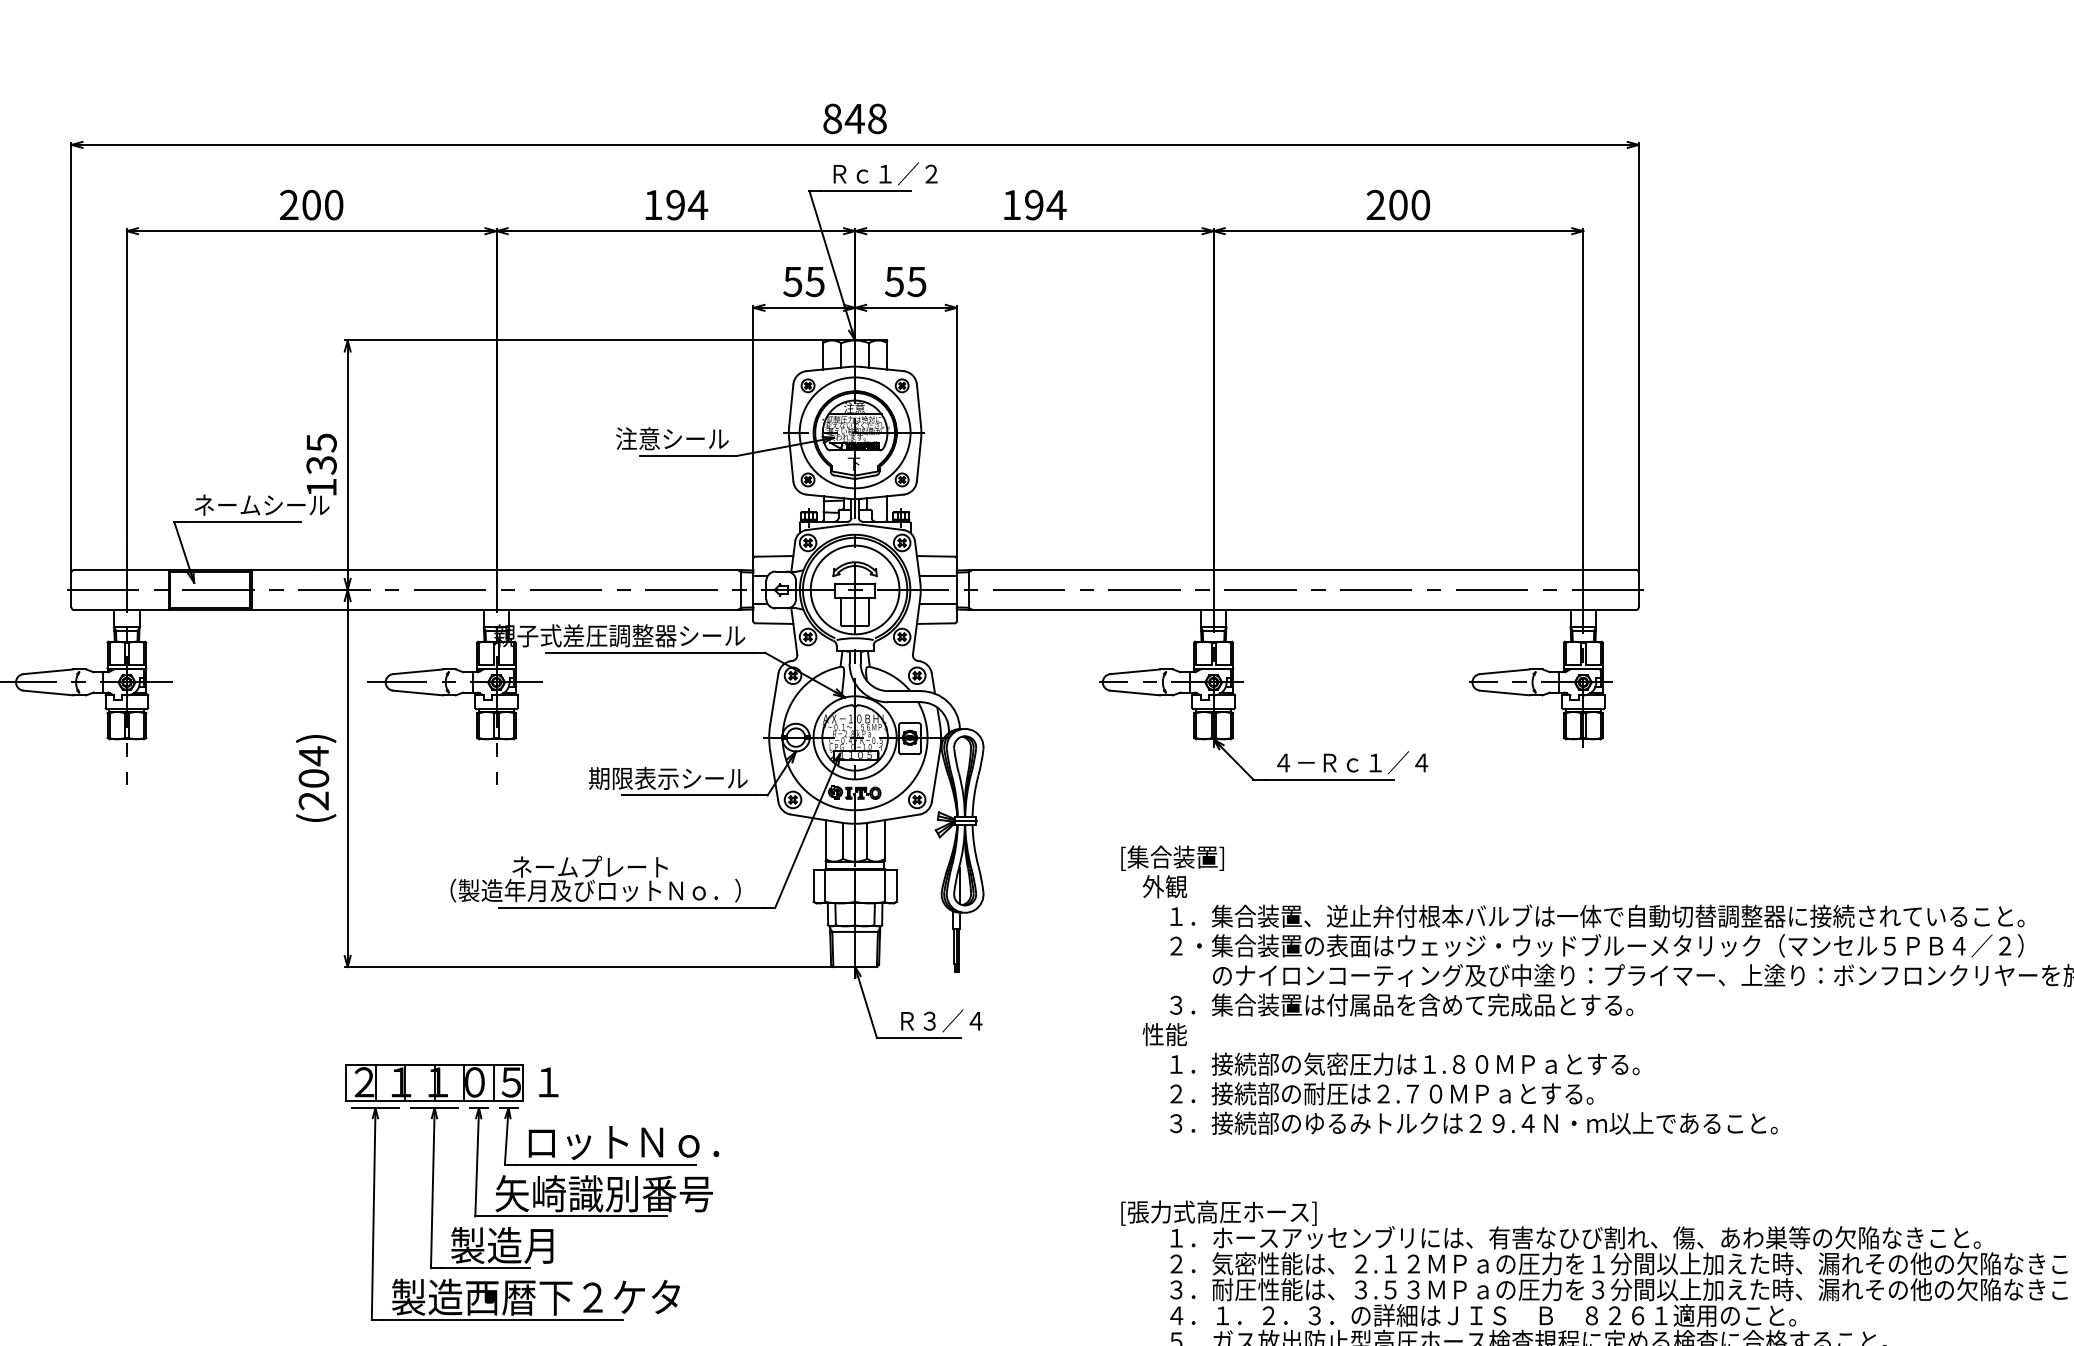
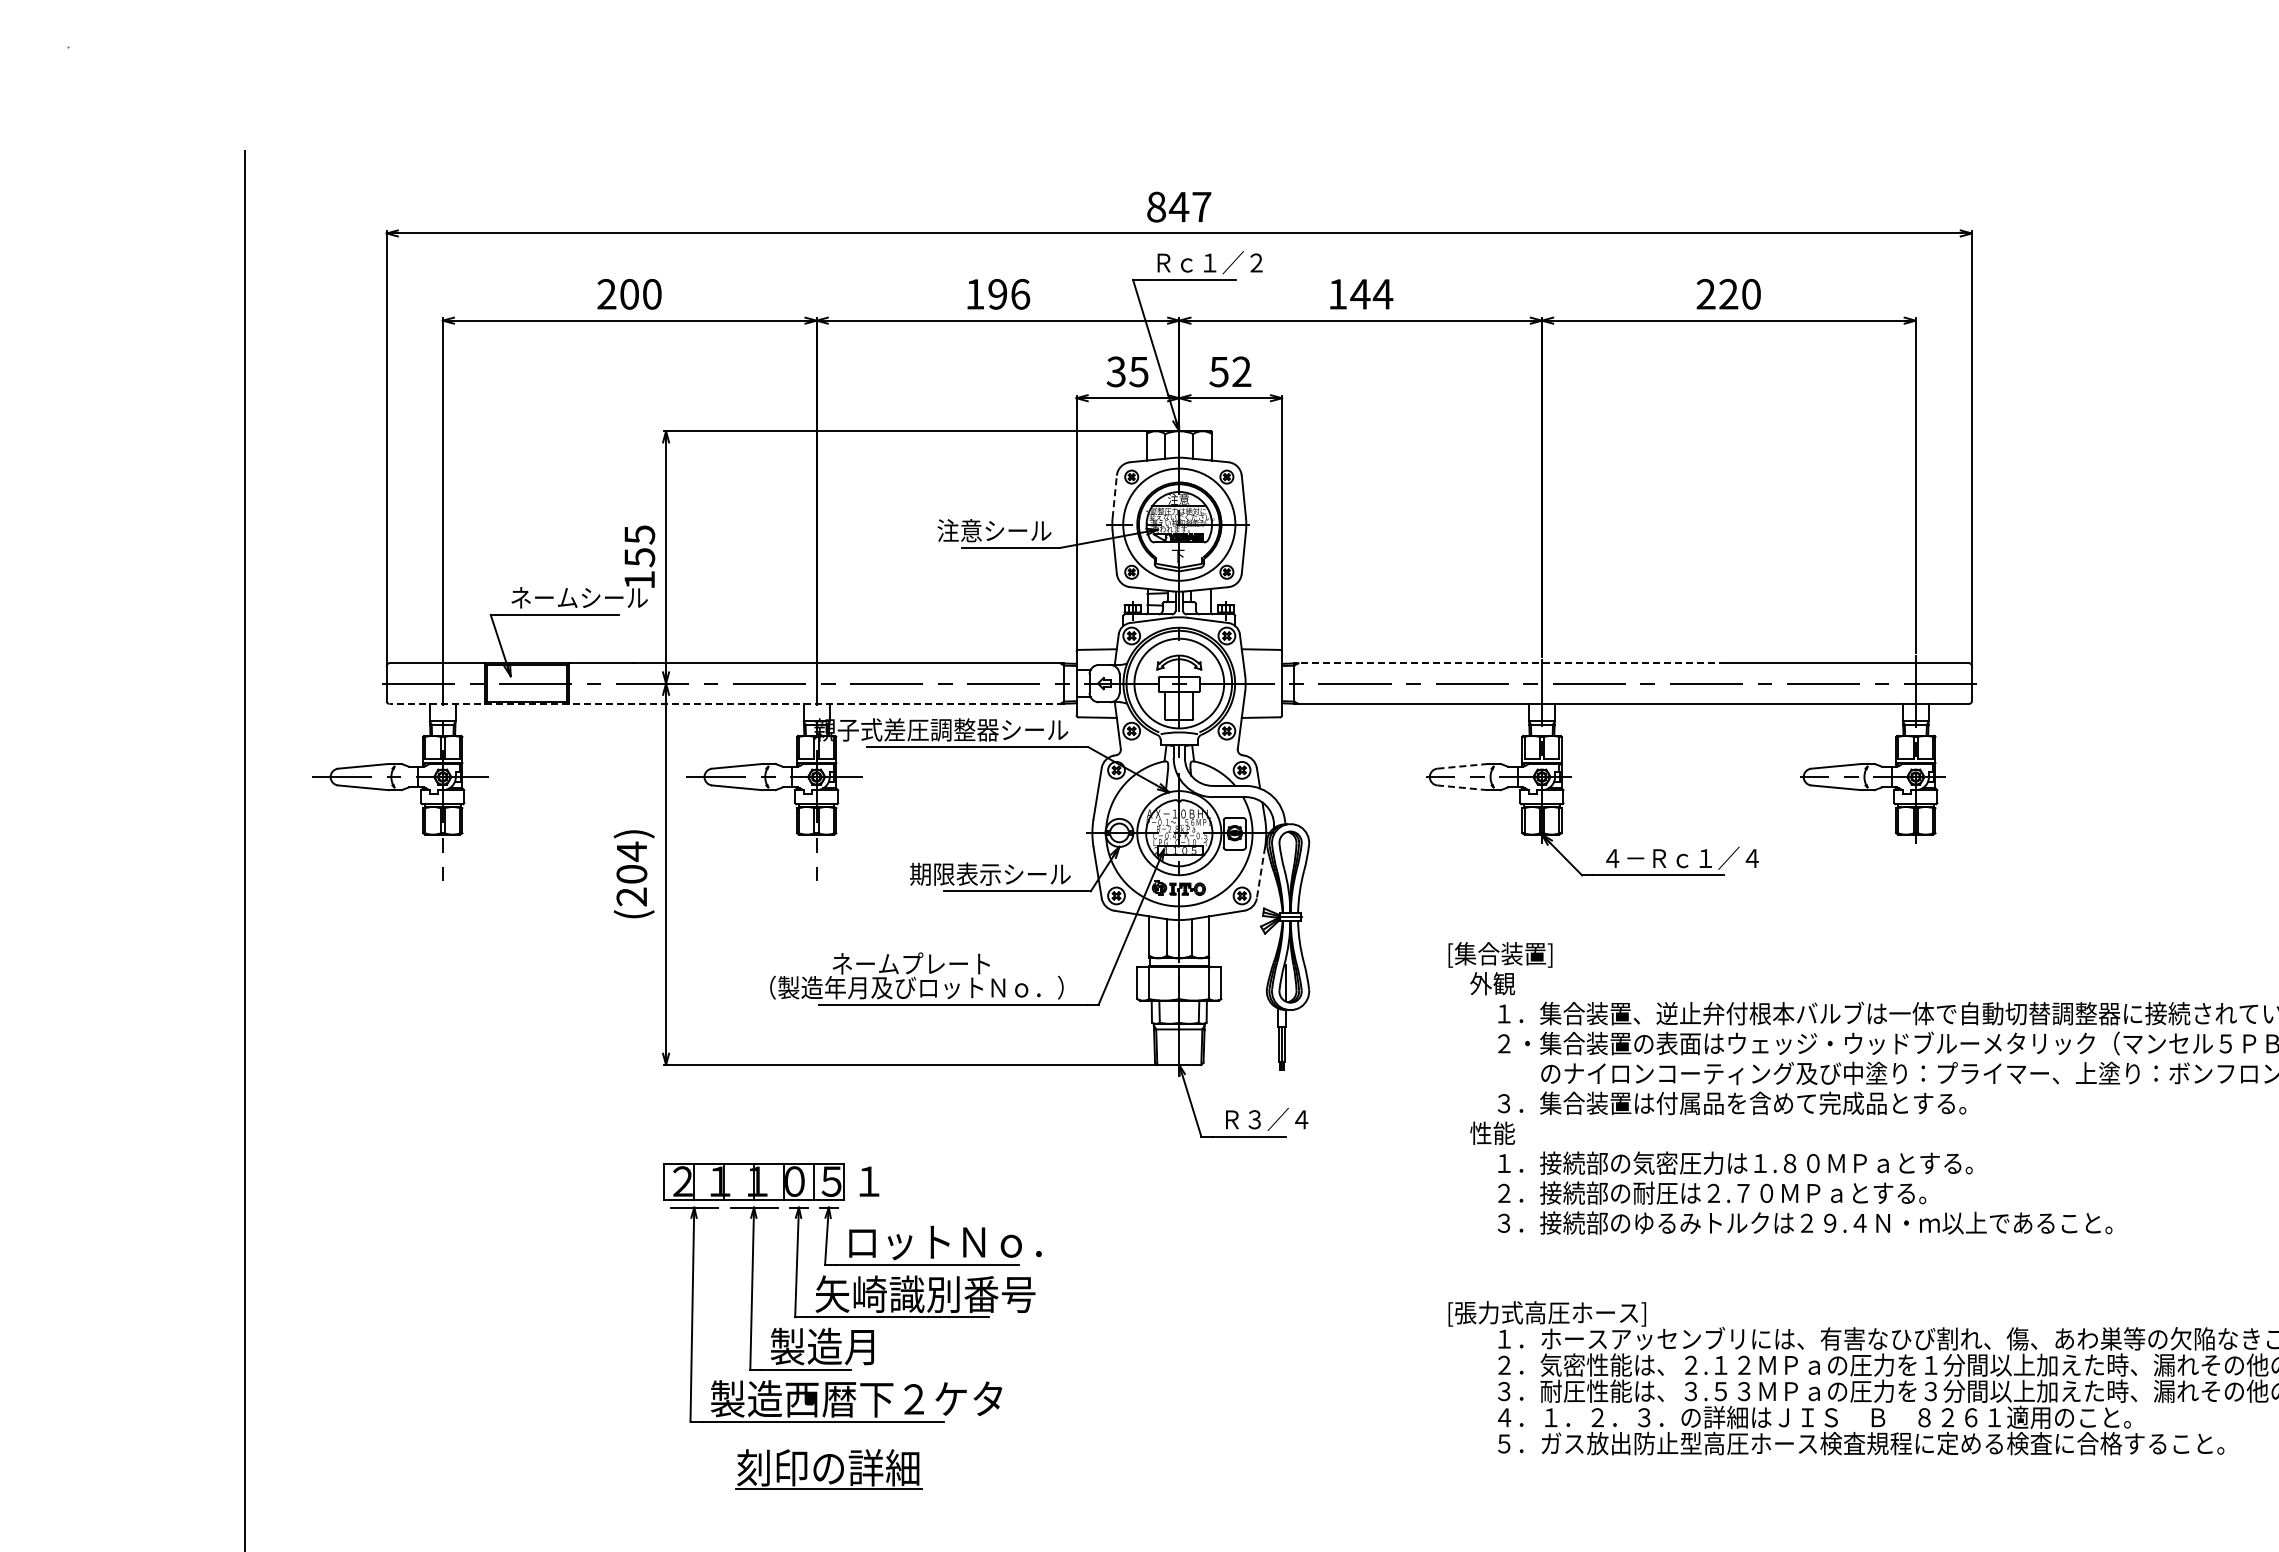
text: (877, 118) -> (1201, 206), 848 -> 847
text: (698, 204) -> (1020, 293), 194 -> 196
text: (1034, 205) -> (1360, 294), 194 -> 144
text: (1398, 205) -> (1728, 294), 200 -> 220
text: (792, 281) -> (1115, 371), 55 -> 35
text: (916, 281) -> (1241, 371), 55 -> 52
line: (791, 405) -> (1114, 496), solid -> dashed
text: (321, 465) -> (639, 557), 135 -> 155
line: (1182, 570) -> (1510, 663), solid -> dashed
line: (937, 576) -> (1262, 669), removed
line: (937, 603) -> (1262, 697), removed
line: (407, 609) -> (726, 703), solid -> dashed
line: (1136, 671) -> (1463, 766), solid -> dashed
line: (1135, 692) -> (1462, 787), solid -> dashed
line: (935, 777) -> (1260, 873), solid -> dashed

